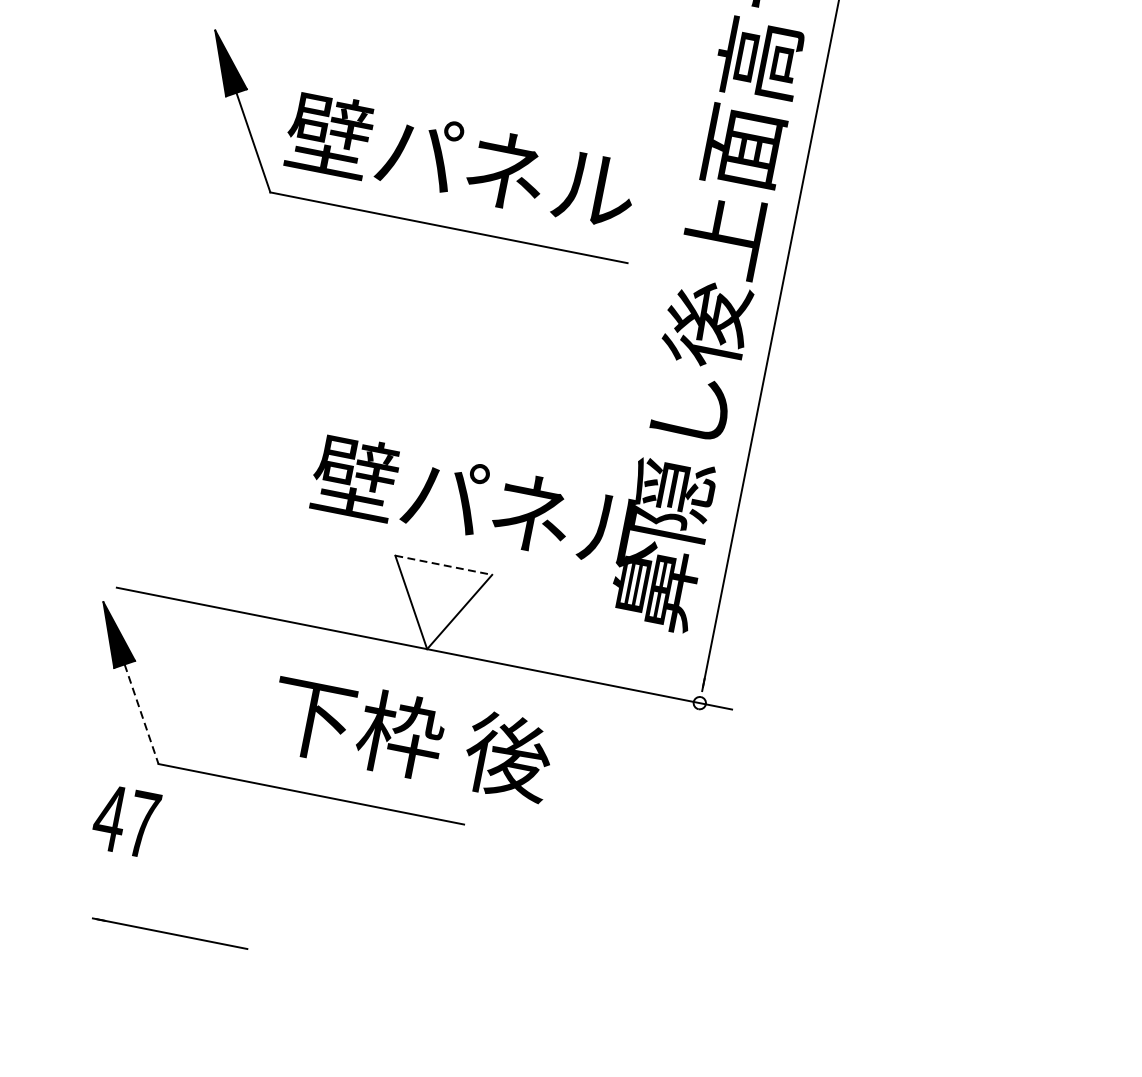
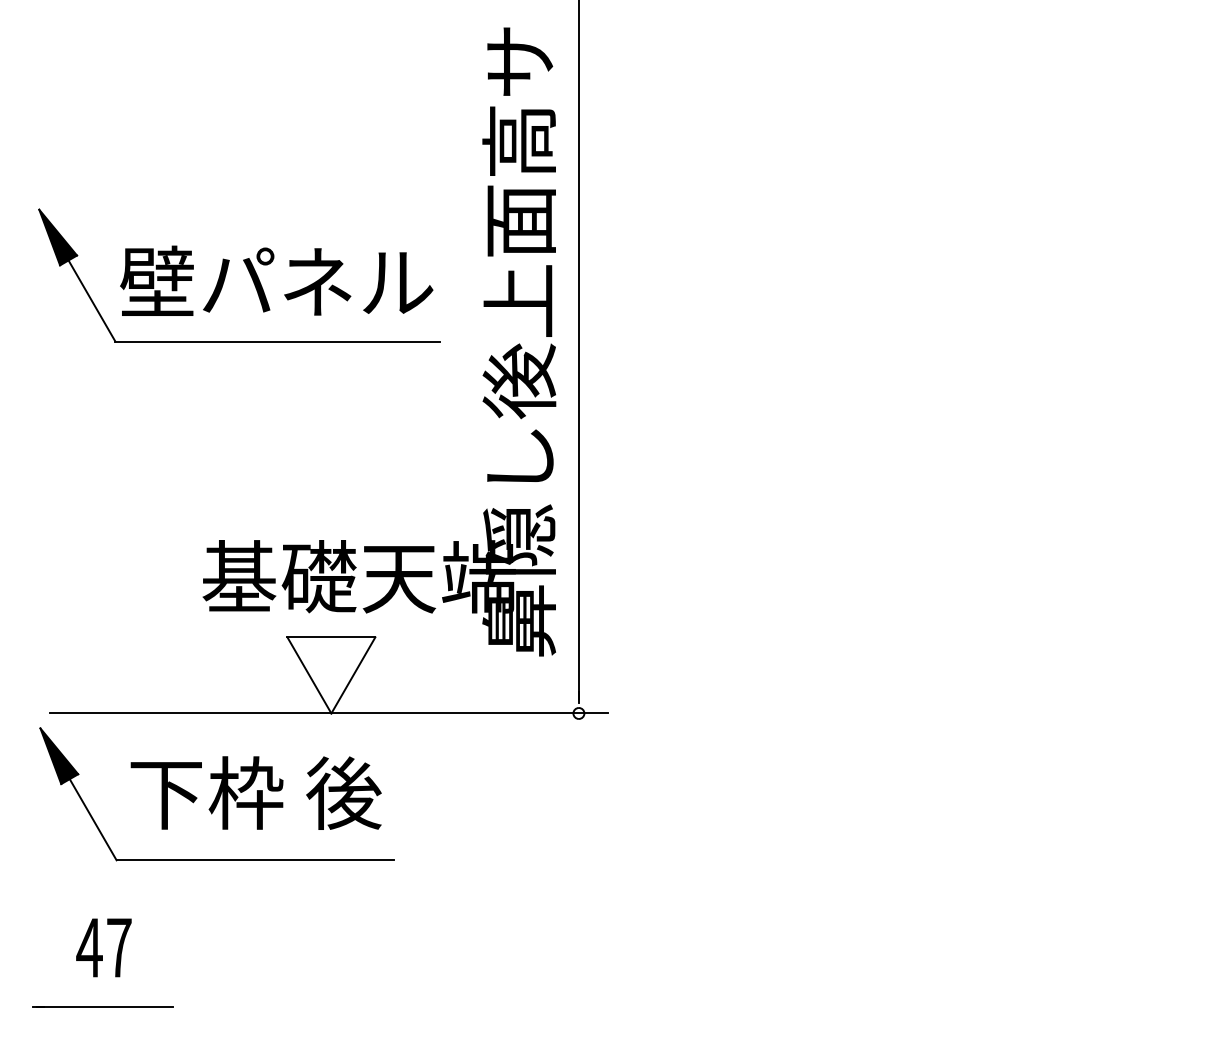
text: (486, 504) -> (358, 576), 壁パネル -> 基礎天端
line: (443, 565) -> (331, 637), dashed -> solid
line: (141, 714) -> (93, 819), dashed -> solid
text: (411, 736) -> (255, 792), moved
text: (125, 820) -> (103, 947), moved
line: (169, 933) -> (102, 1006), moved

